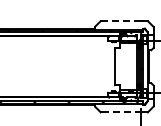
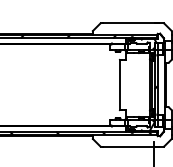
line: (121, 21) -> (128, 23), dashed -> solid
line: (122, 112) -> (129, 146), dashed -> solid

